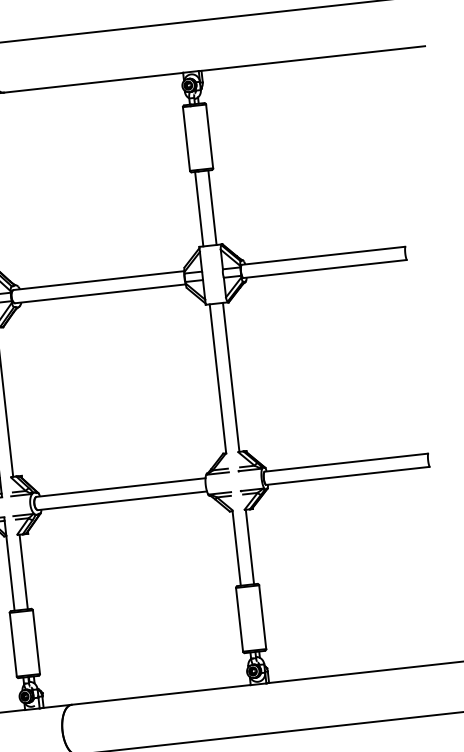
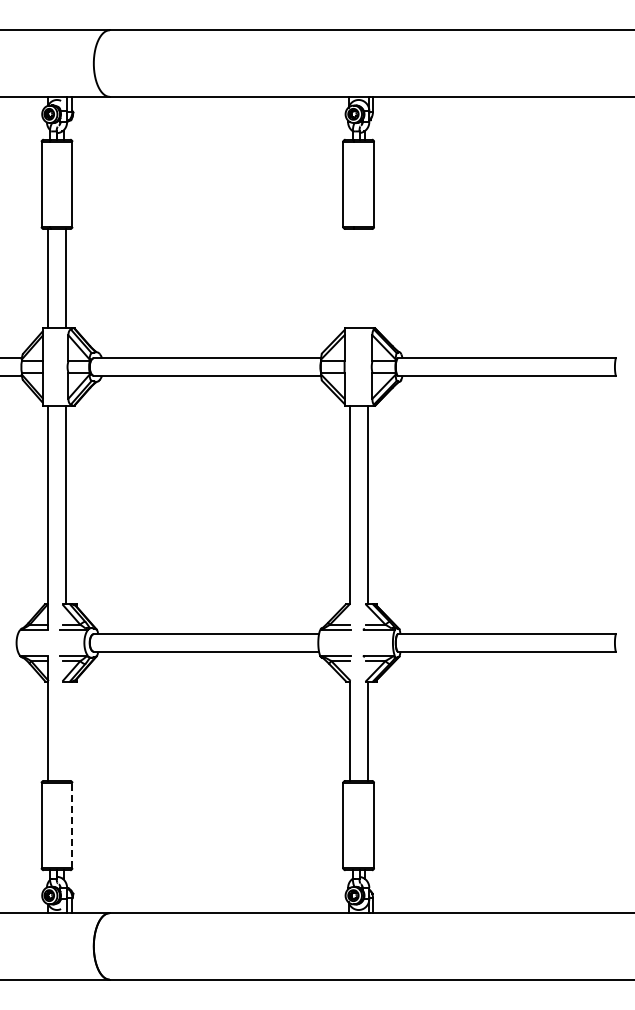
line: (212, 207) -> (367, 278), removed
line: (198, 209) -> (349, 278), removed
line: (23, 571) -> (65, 730), removed
line: (36, 642) -> (72, 825), solid -> dashed

